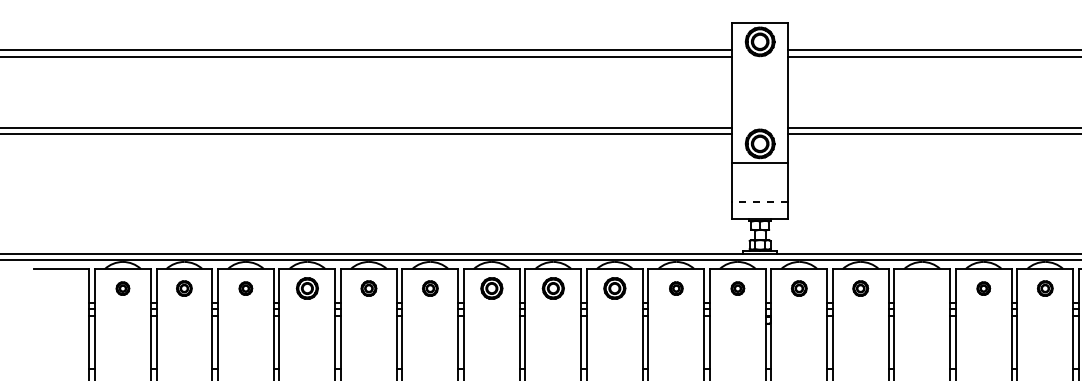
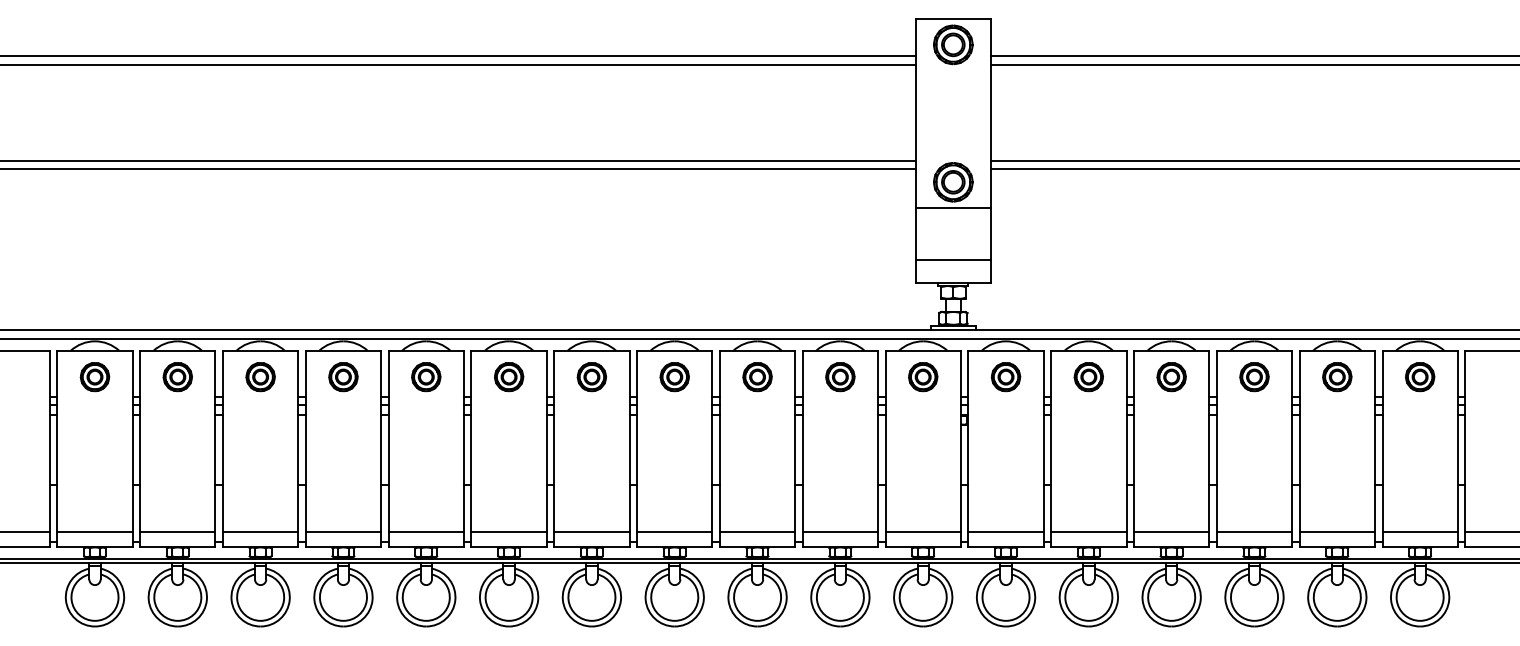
line: (760, 201) -> (953, 260), dashed -> solid
part: (122, 288) -> (94, 377), size x1.67
part: (184, 288) -> (177, 377), size x1.43
part: (245, 288) -> (260, 377), size x1.67
part: (369, 288) -> (426, 377), size x1.43
part: (429, 288) -> (508, 377), size x1.43
part: (676, 288) -> (840, 377), size x1.67
part: (738, 288) -> (923, 377), size x1.67
part: (798, 288) -> (1005, 377), size x1.43
part: (860, 288) -> (1088, 377), size x1.43
part: (922, 288) -> (1171, 377), added
part: (983, 288) -> (1254, 377), size x1.67
part: (1045, 288) -> (1337, 377), size x1.43

